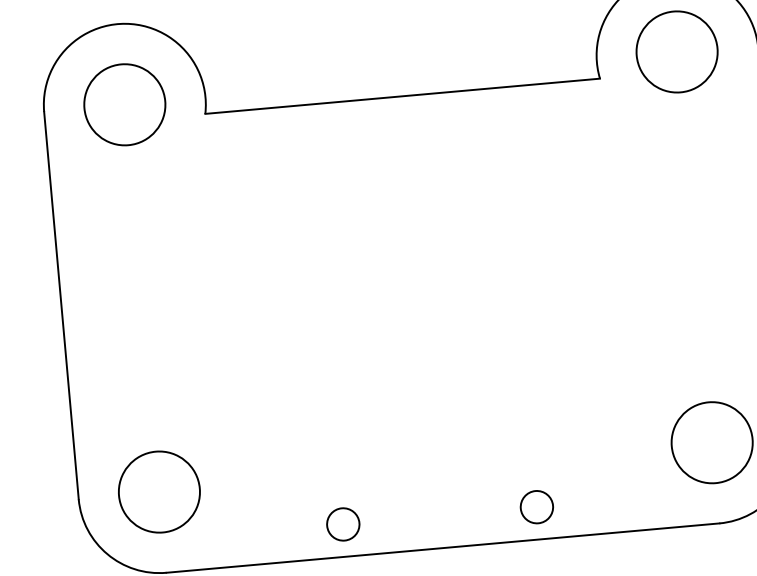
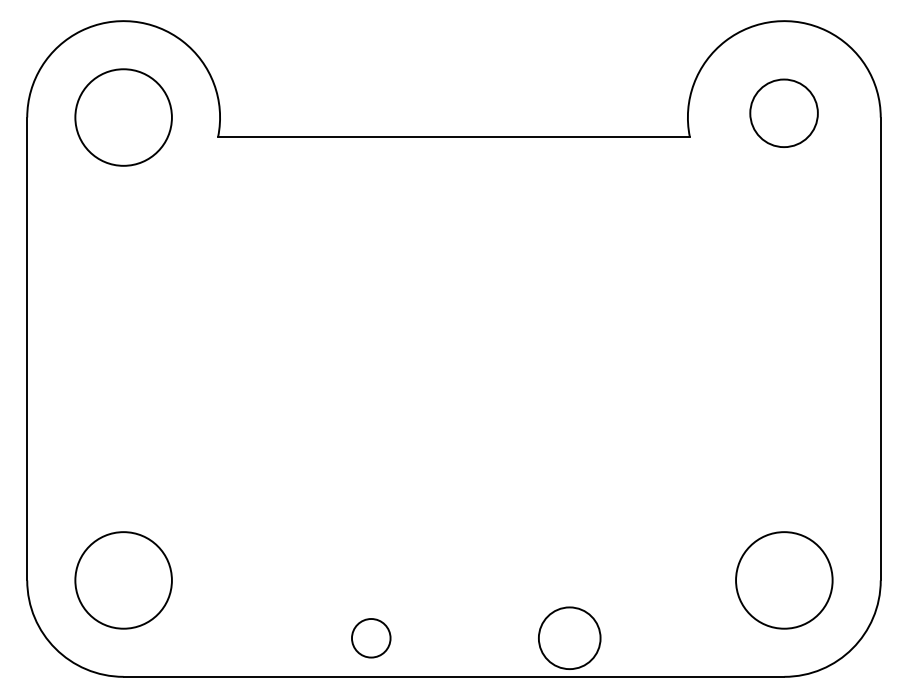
circle: (676, 52) -> (783, 113), size x0.7
circle: (536, 507) -> (569, 638), size x1.6
circle: (343, 524) -> (371, 638), moved

